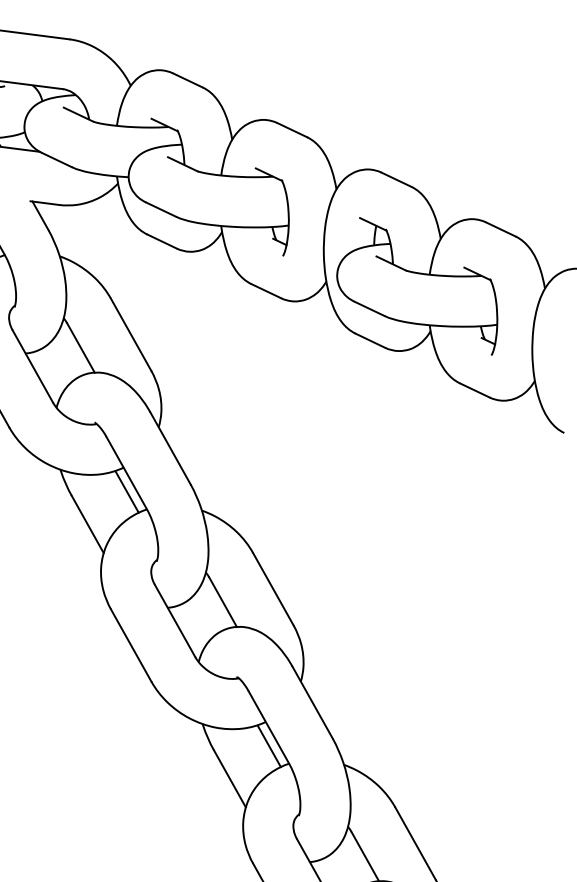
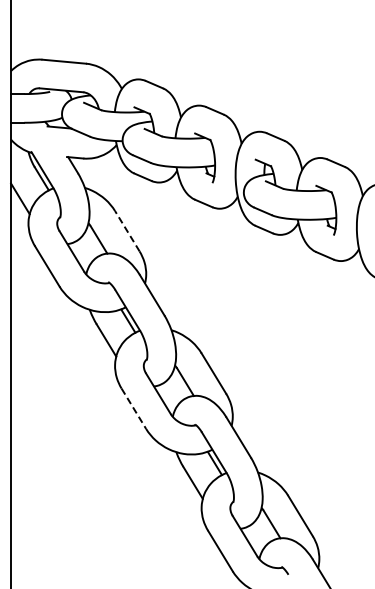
line: (131, 335) -> (127, 231), solid -> dashed
line: (130, 644) -> (133, 408), solid -> dashed

